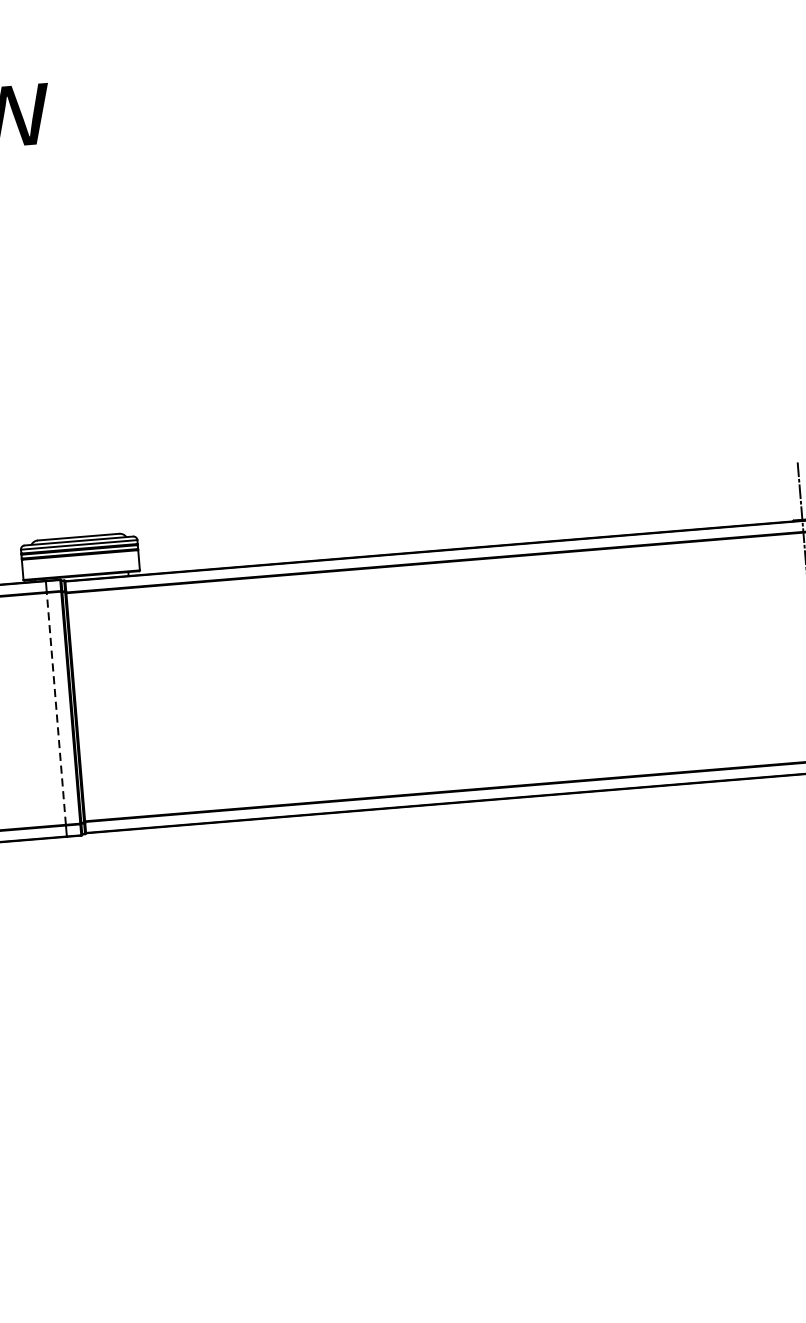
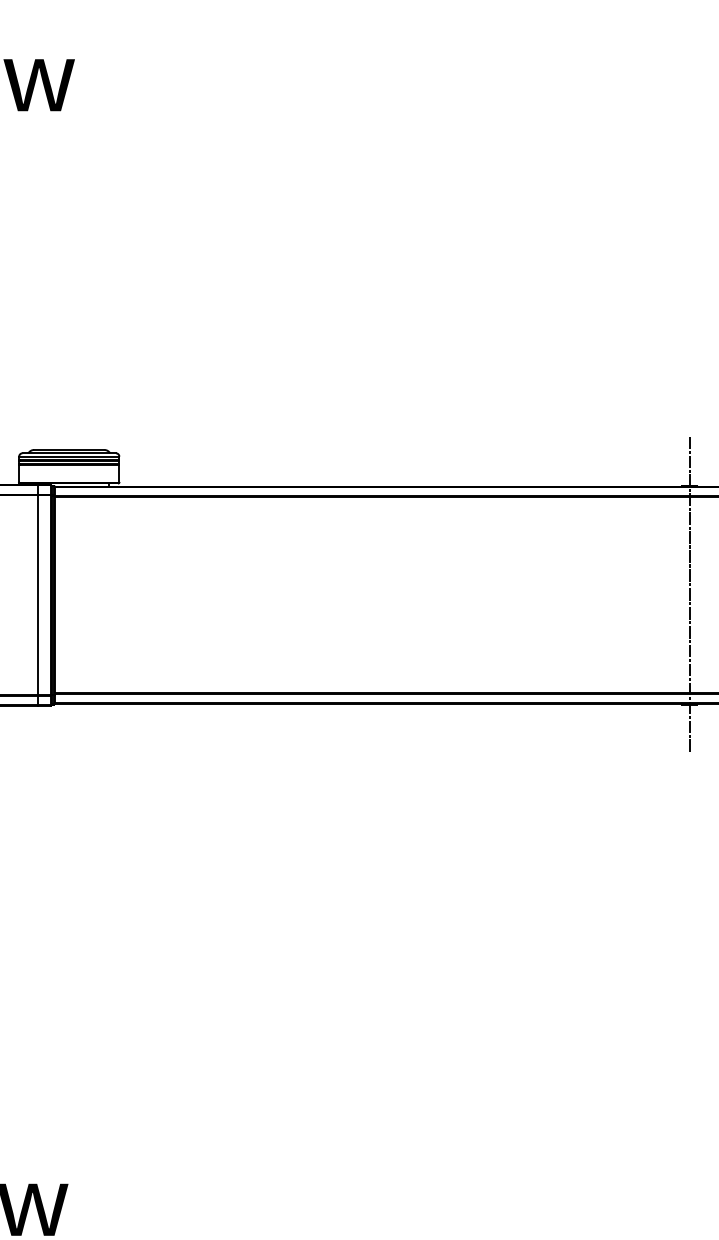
line: (56, 709) -> (38, 595), dashed -> solid

